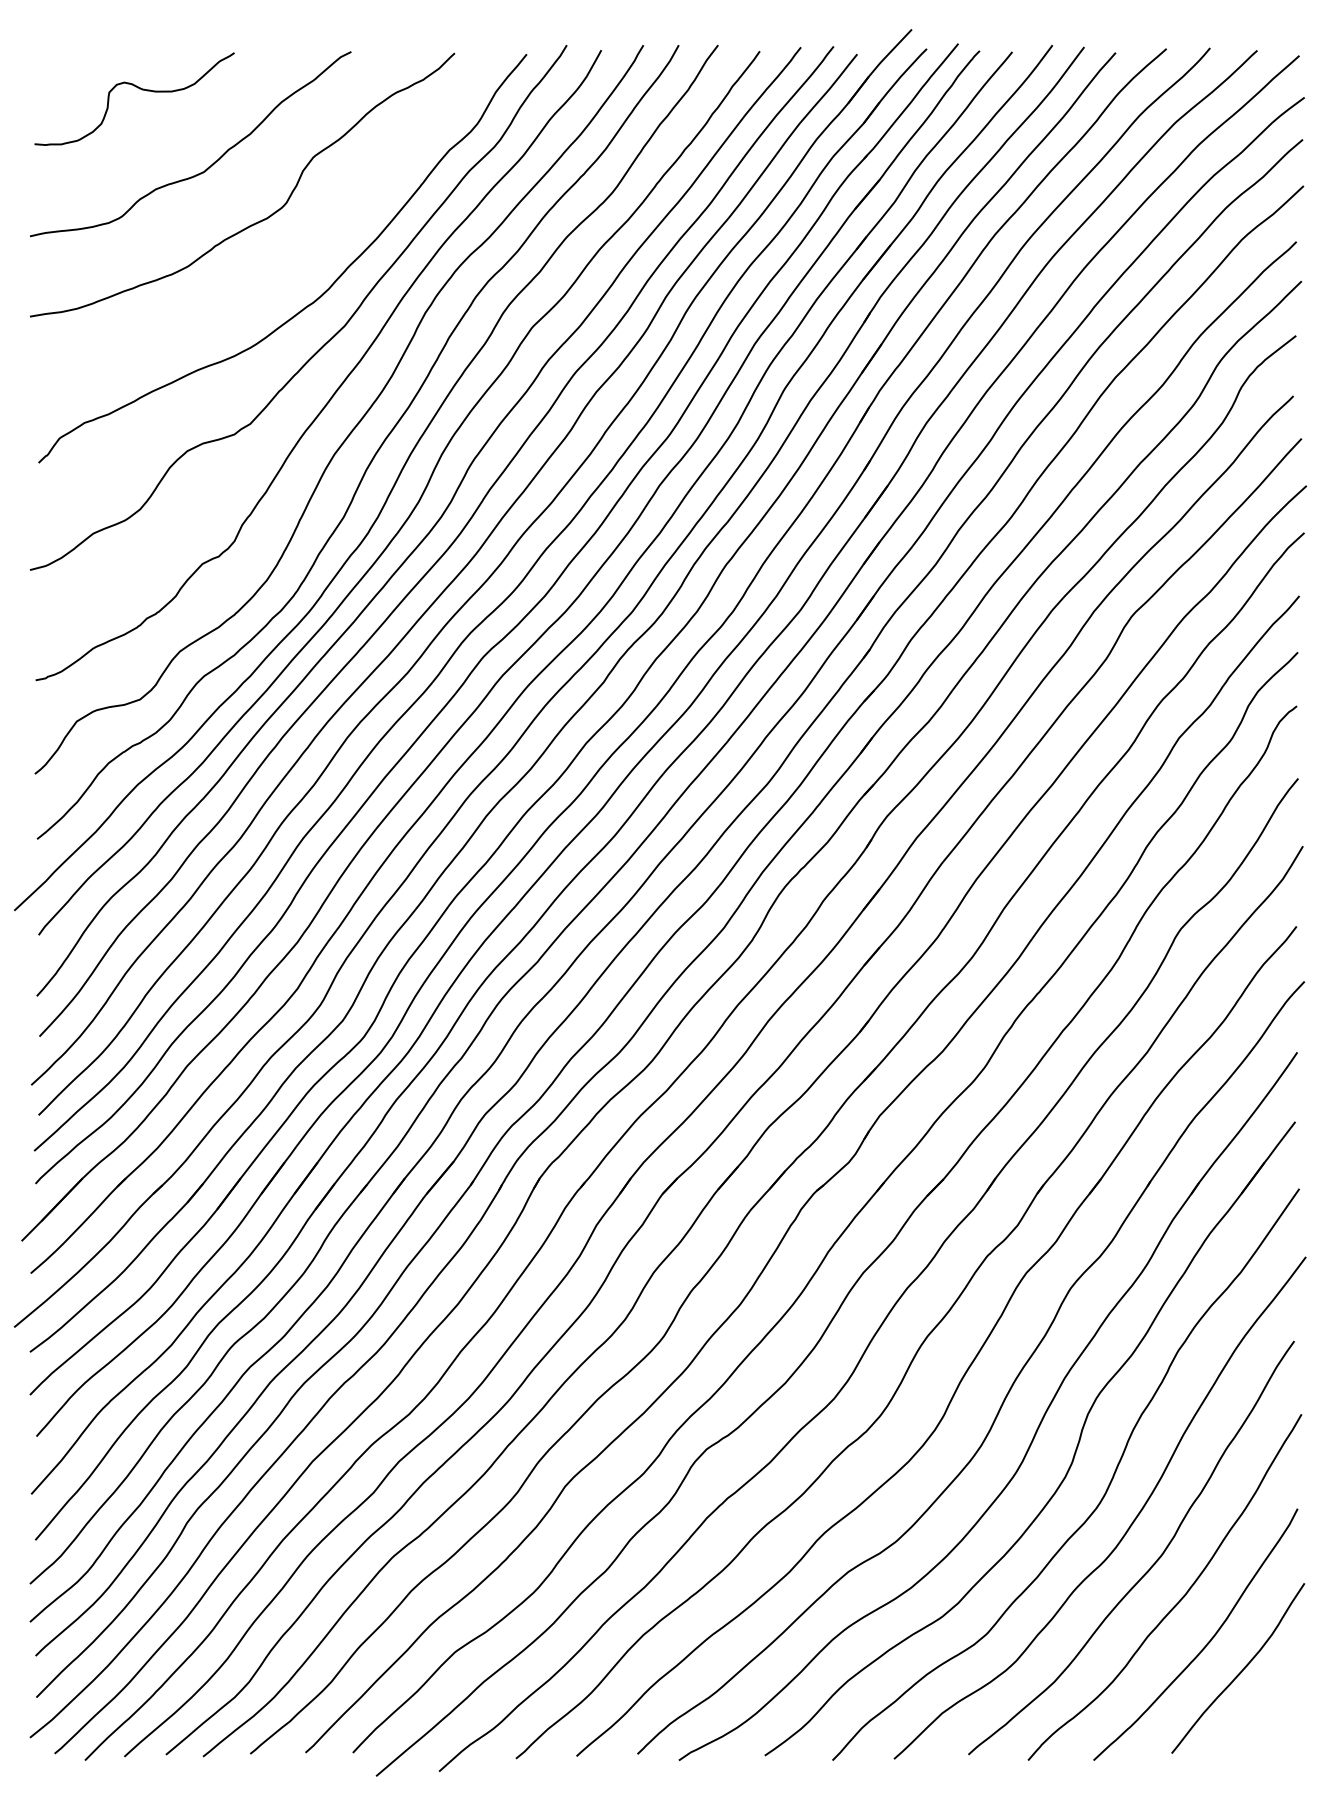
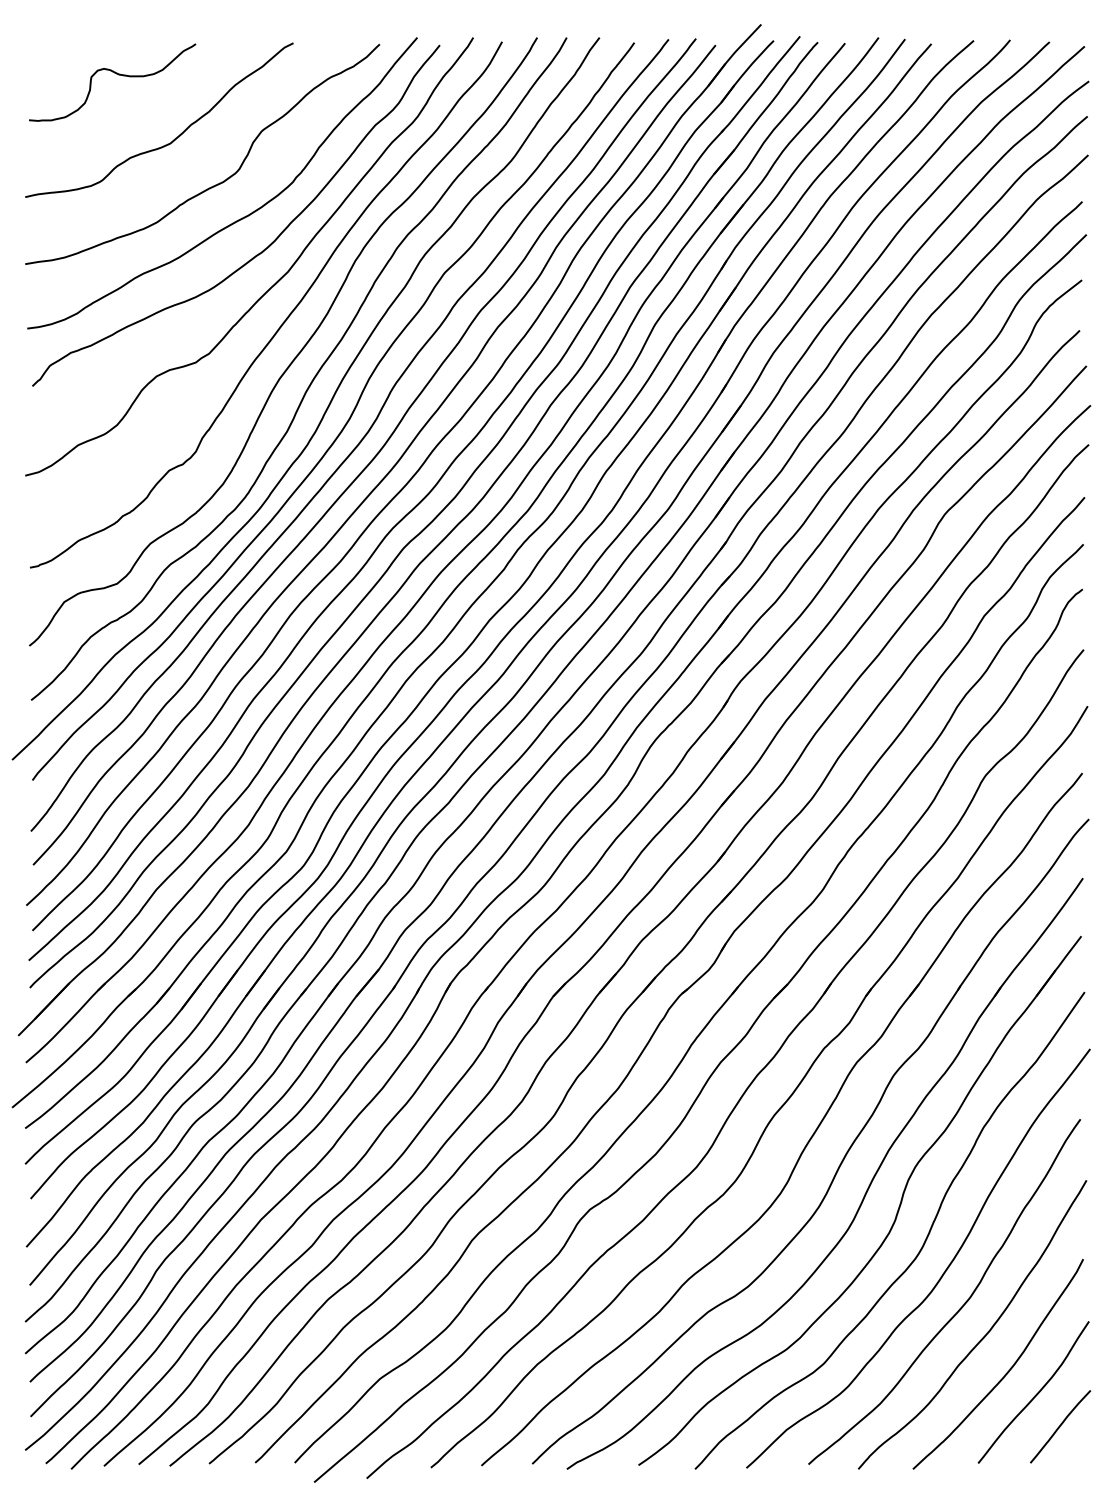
curve: (287, 261) -> (240, 218), added
curve: (1270, 1709) -> (1060, 1426), added

